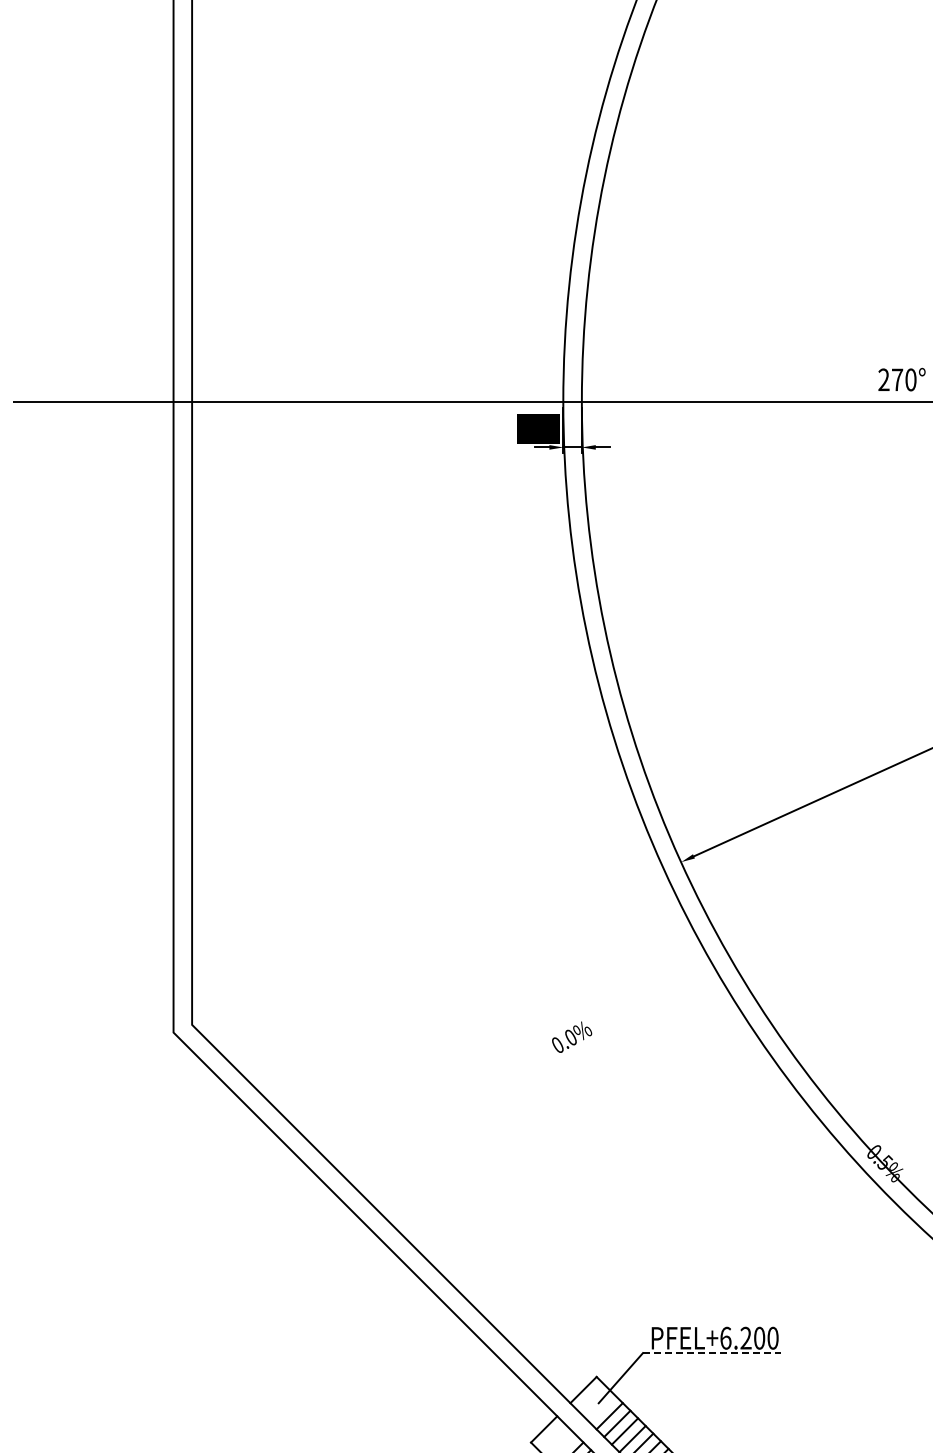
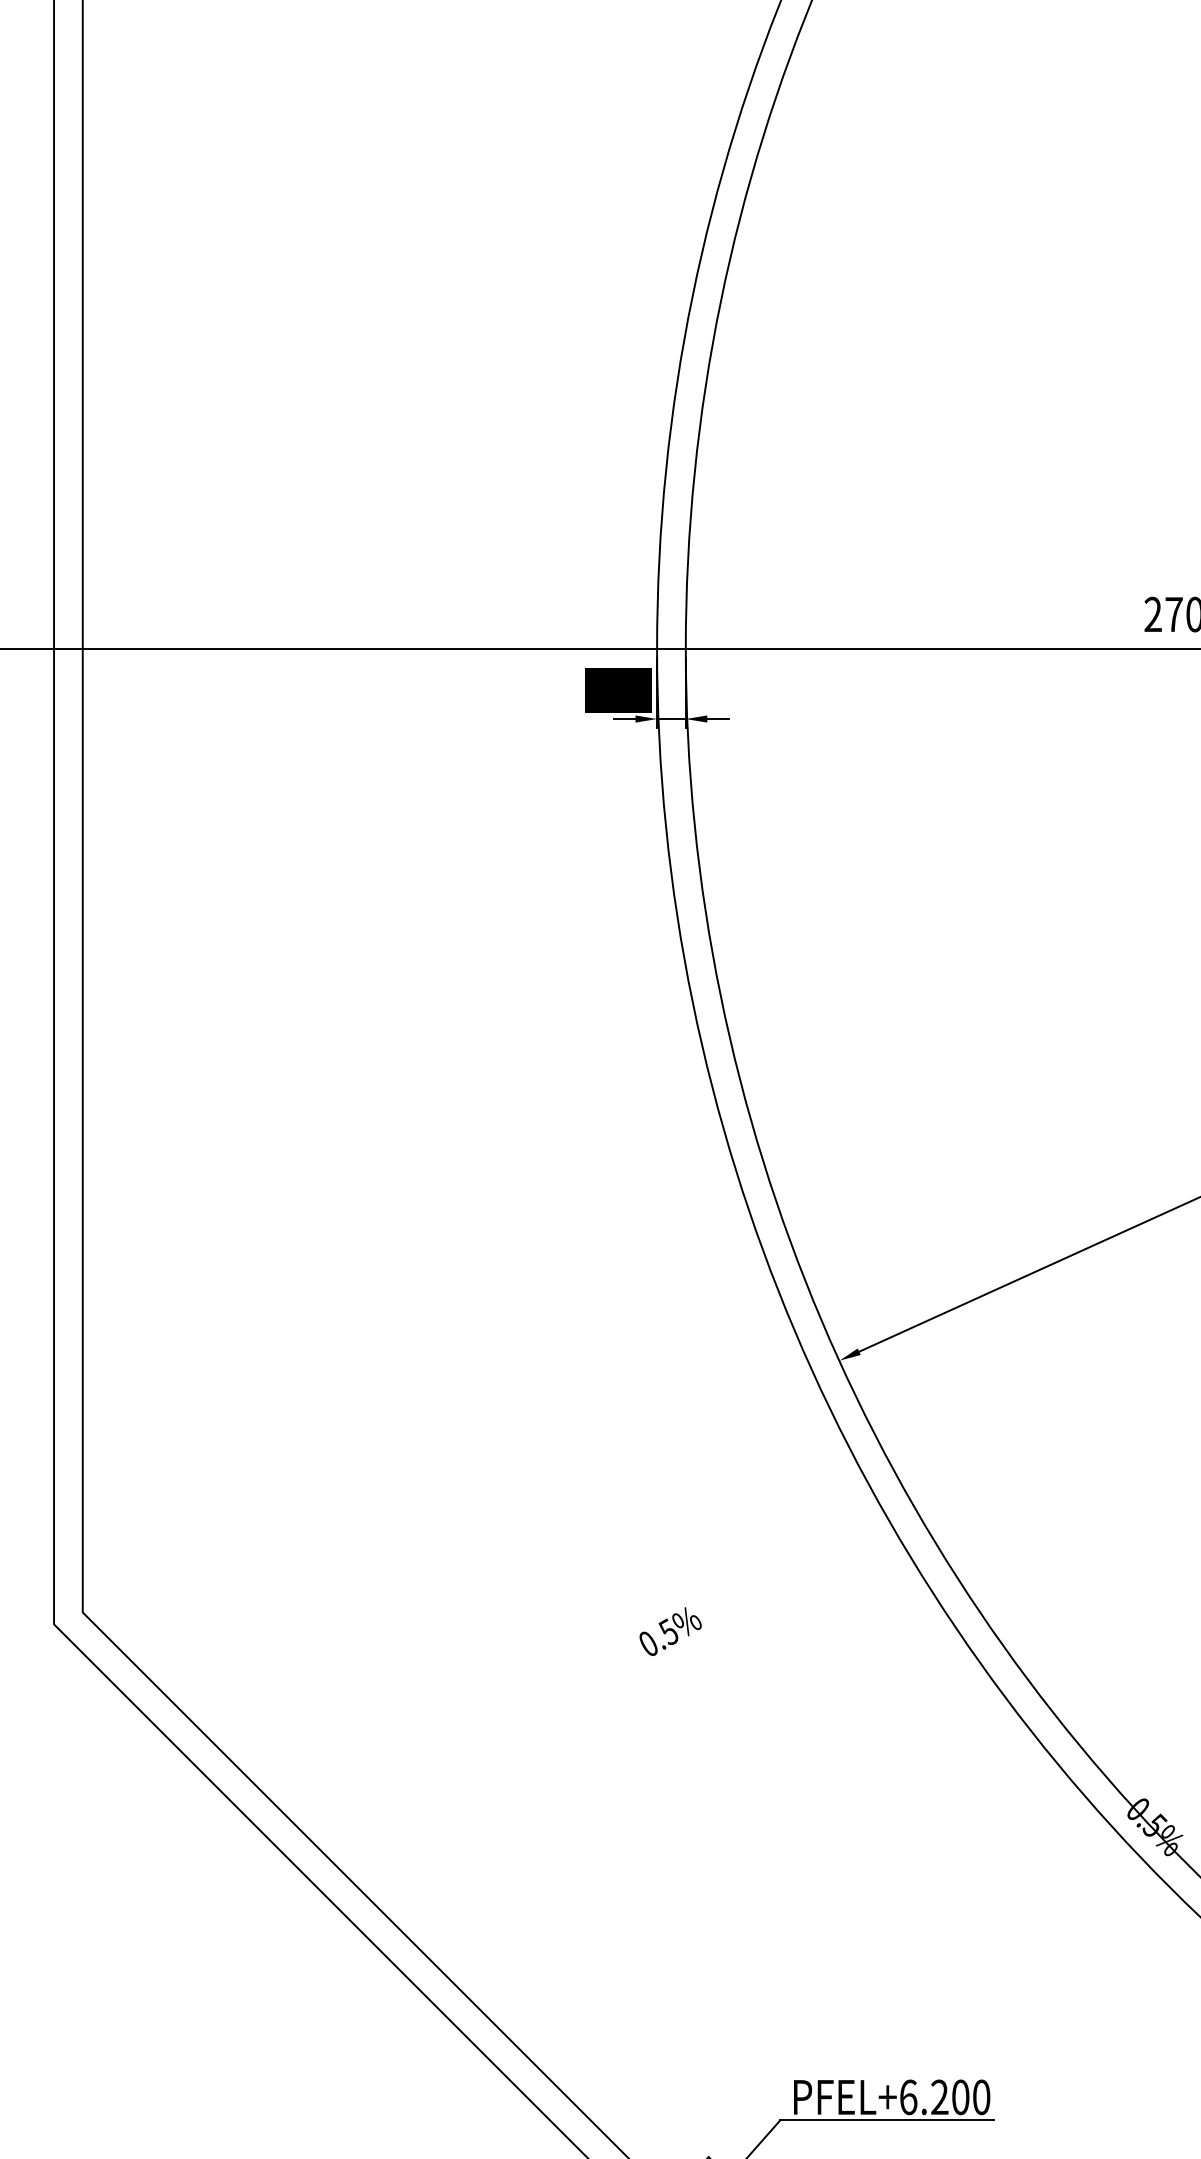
text: (570, 1036) -> (668, 1630), 0.0% -> 0.5%
line: (711, 1353) -> (886, 2120), dashed -> solid

